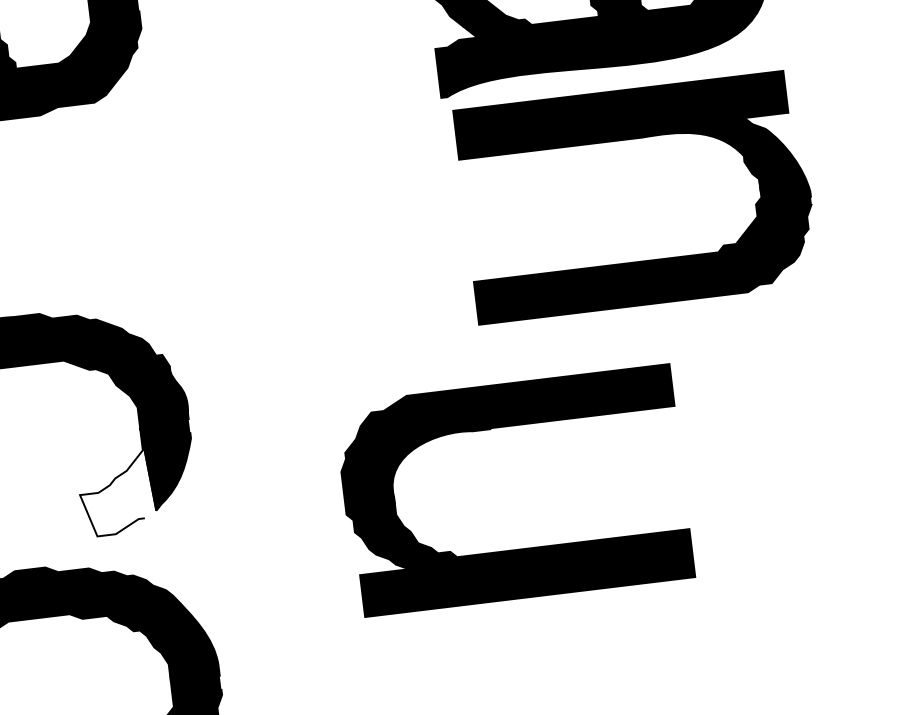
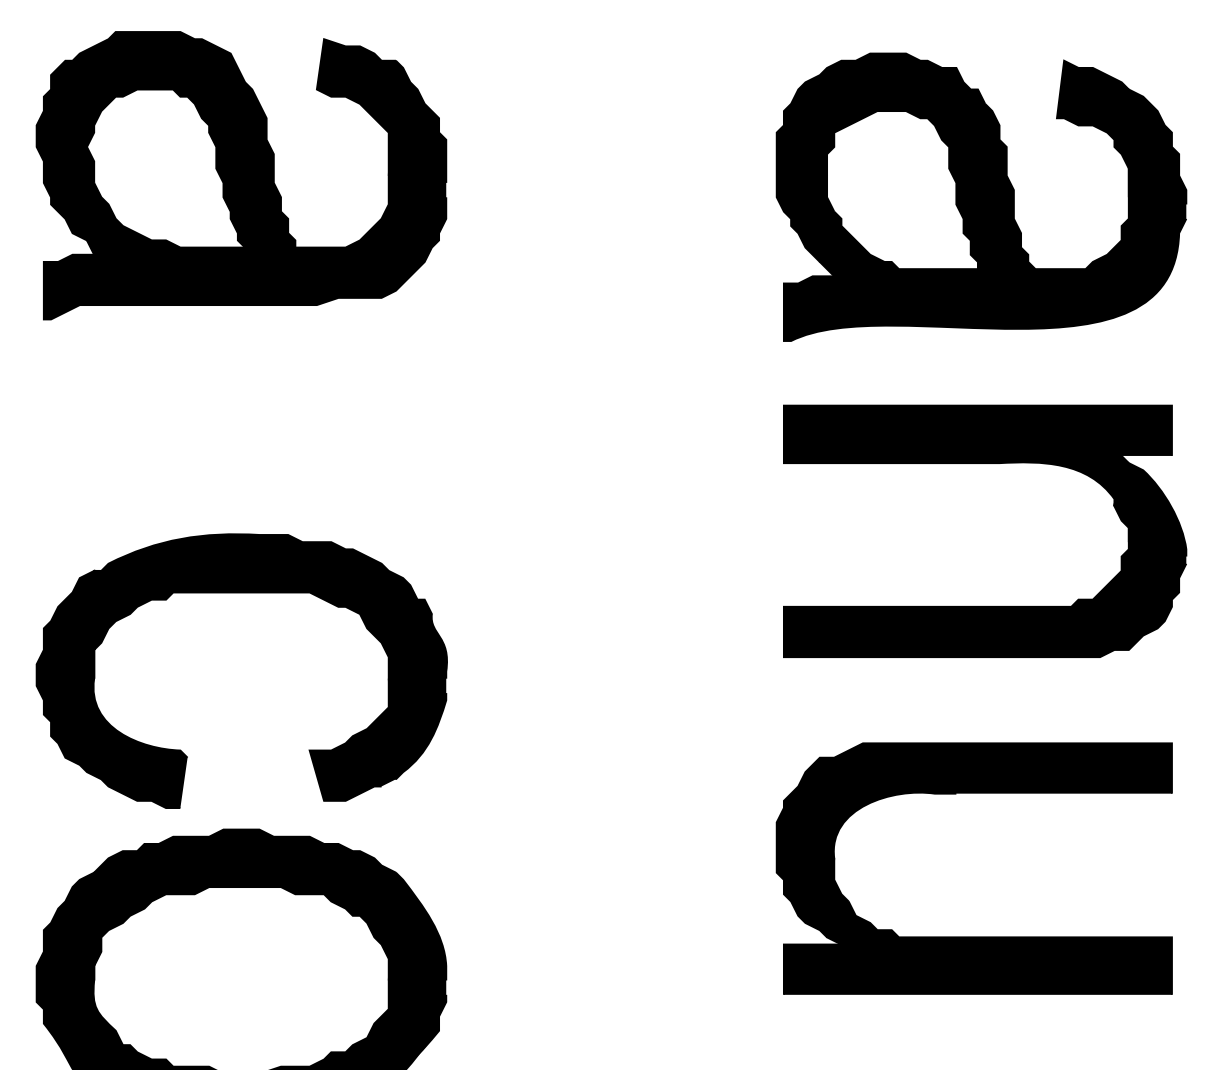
part: (630, 139) -> (985, 463), moved
fill: (115, 481) -> (352, 739), added
part: (520, 548) -> (973, 936), moved

